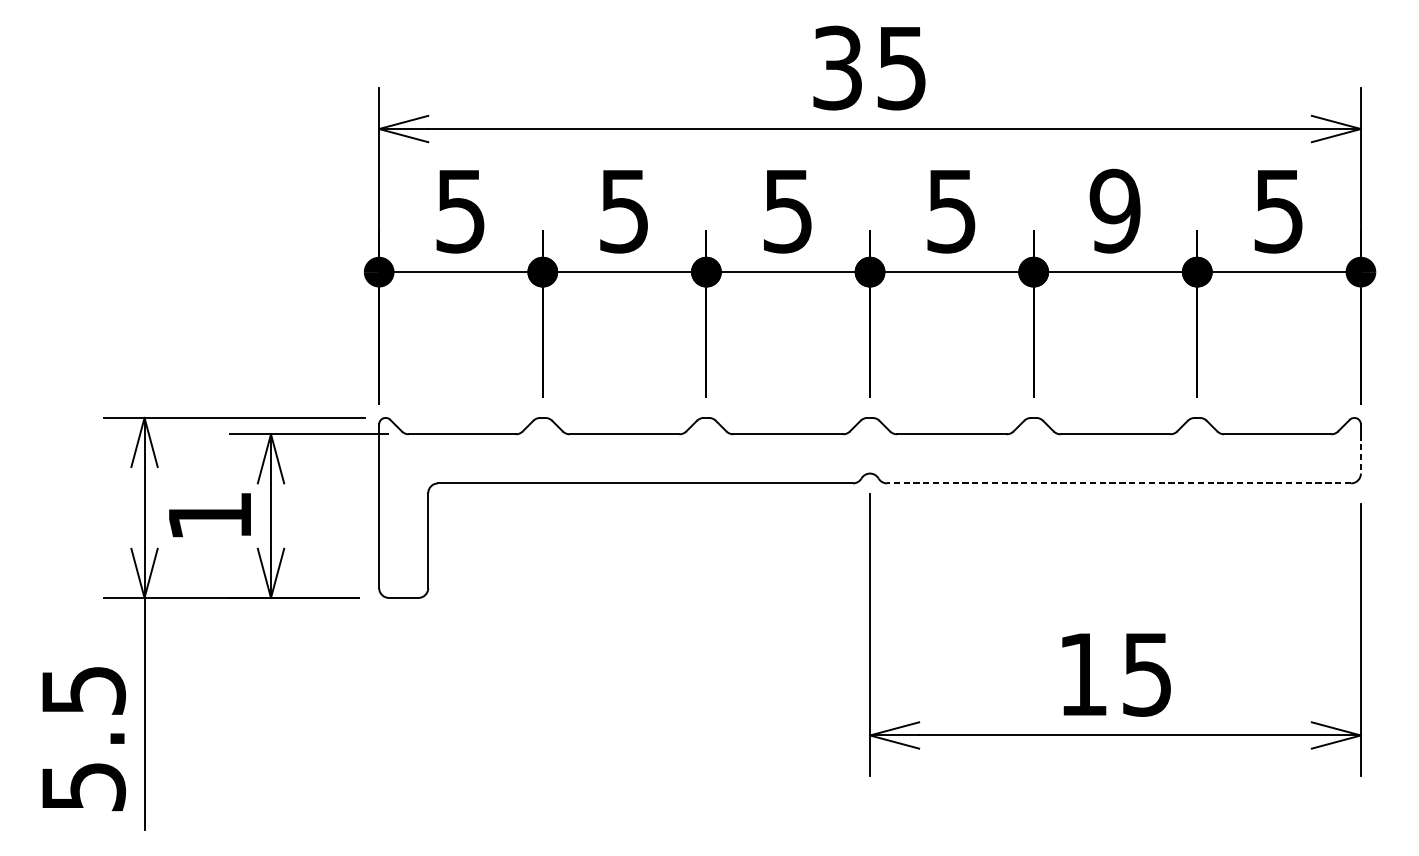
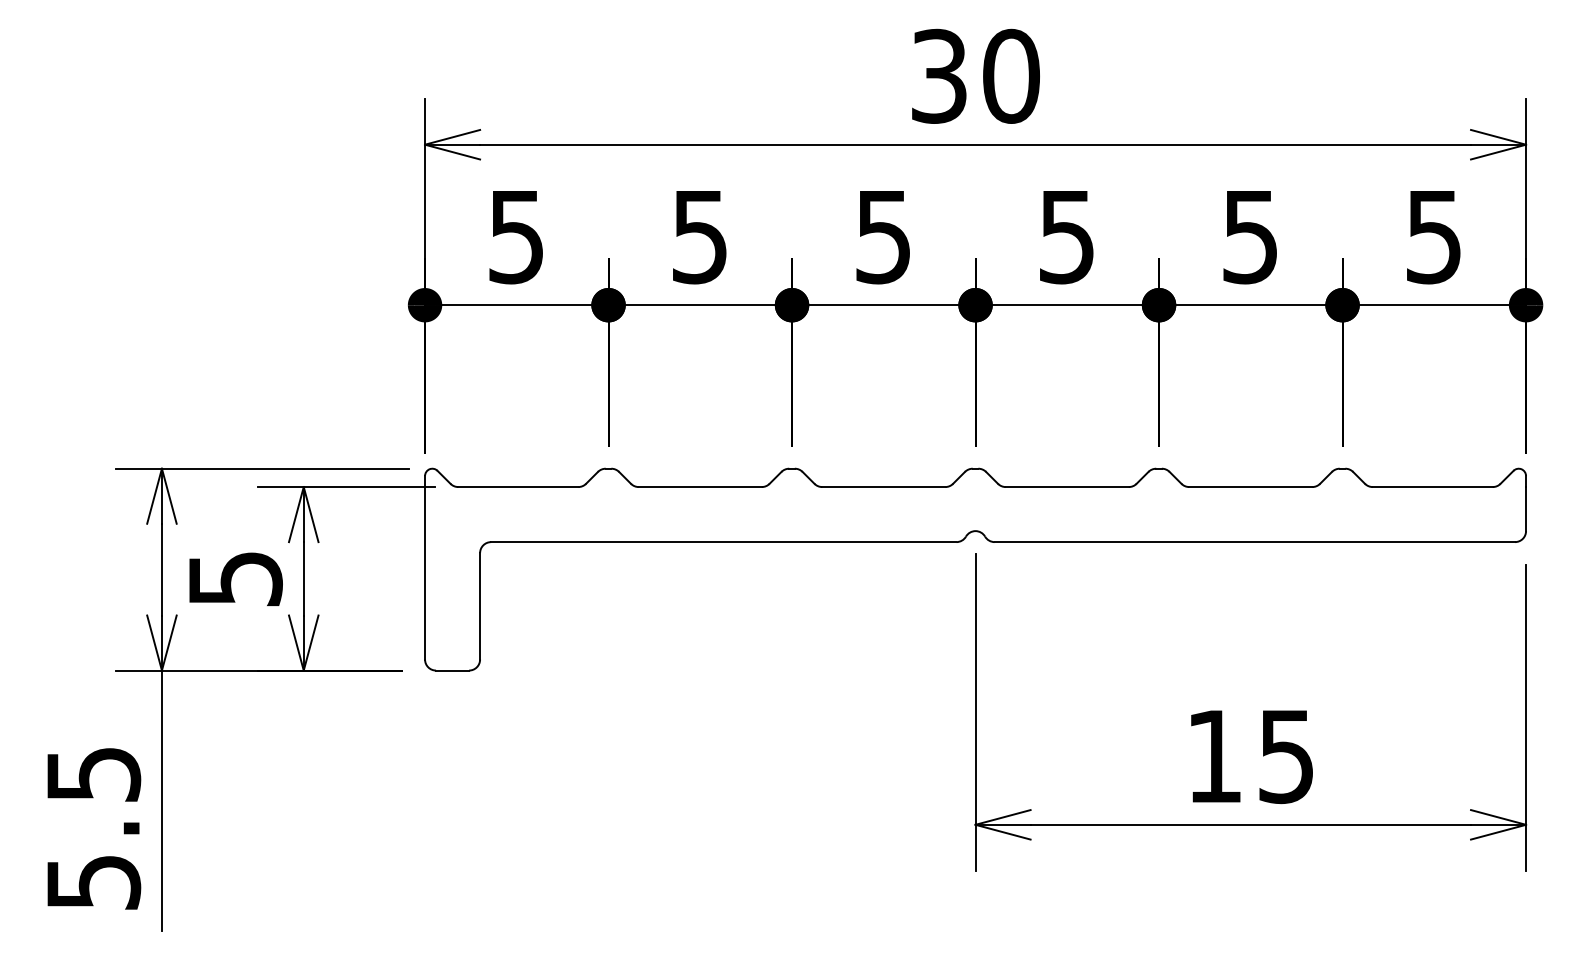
text: (902, 67) -> (1011, 75), 35 -> 30
text: (1115, 210) -> (1250, 236), 9 -> 5
line: (1361, 454) -> (1526, 509), dashed -> solid
line: (1118, 483) -> (1254, 542), dashed -> solid
text: (210, 516) -> (235, 579), 1 -> 5

